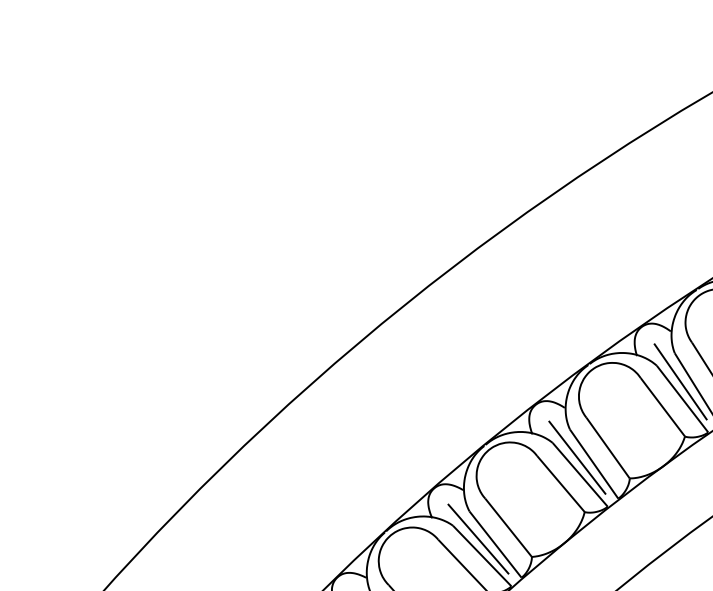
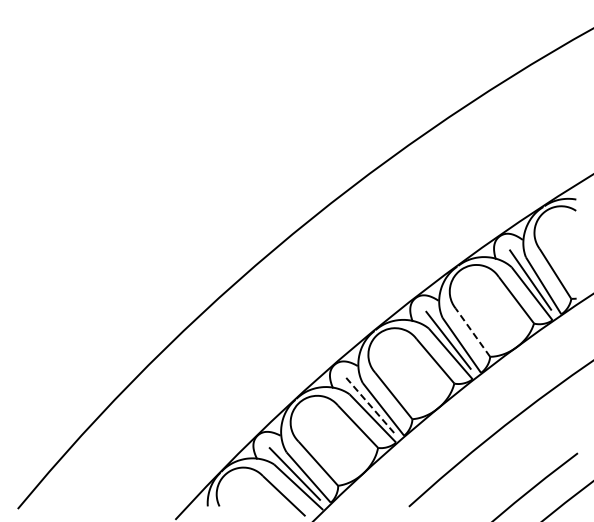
line: (607, 447) -> (472, 332), solid -> dashed
line: (477, 538) -> (369, 404), solid -> dashed

